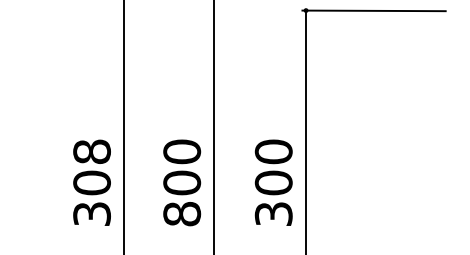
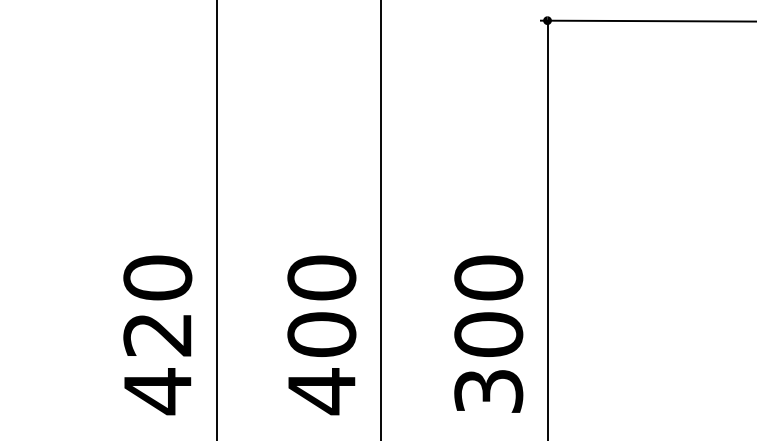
text: (91, 183) -> (156, 335), 308 -> 420
text: (182, 214) -> (322, 392), 800 -> 400

